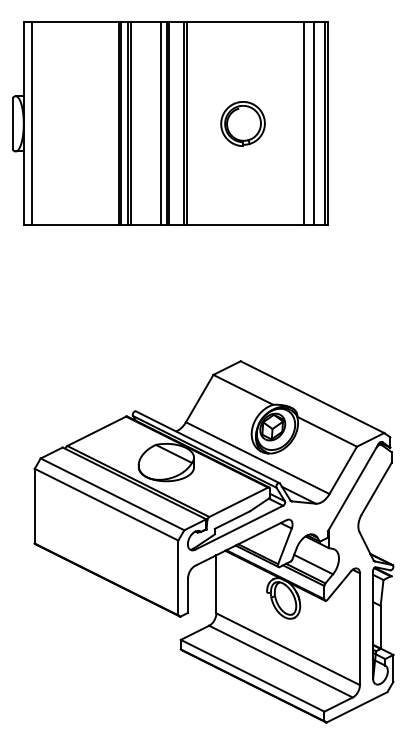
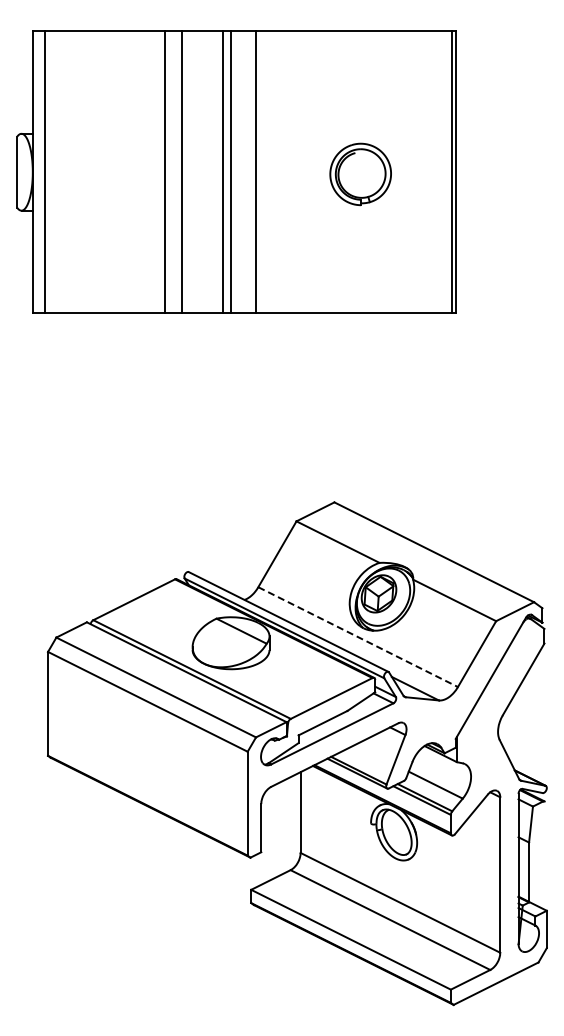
line: (121, 124) -> (168, 172), removed
line: (127, 124) -> (177, 172), removed
line: (168, 124) -> (234, 172), removed
line: (187, 124) -> (260, 172), removed
part: (242, 124) -> (360, 174), moved
line: (304, 124) -> (422, 172), removed
line: (314, 124) -> (436, 172), removed
line: (258, 458) -> (358, 637), solid -> dashed

